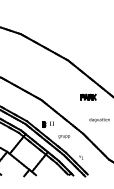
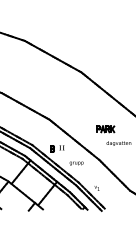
part: (88, 97) -> (105, 129), moved

